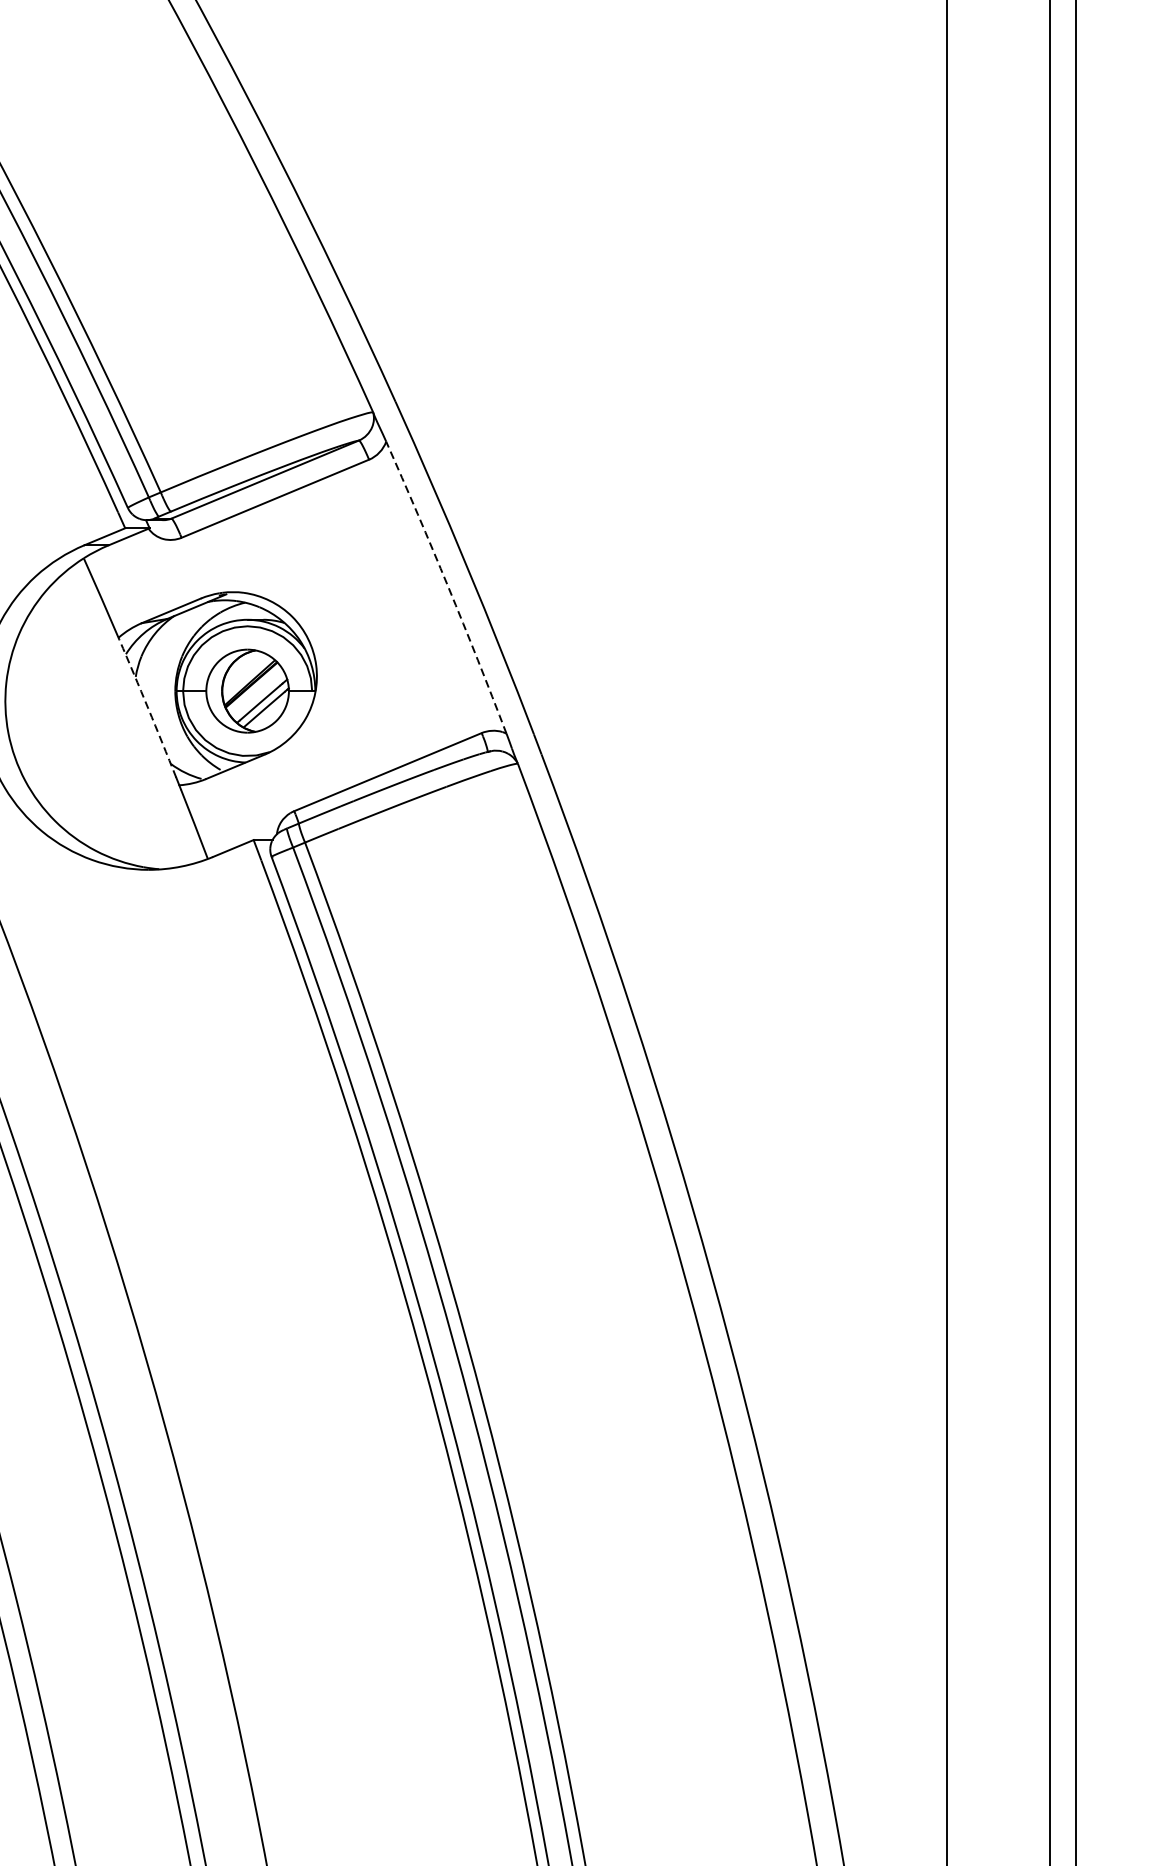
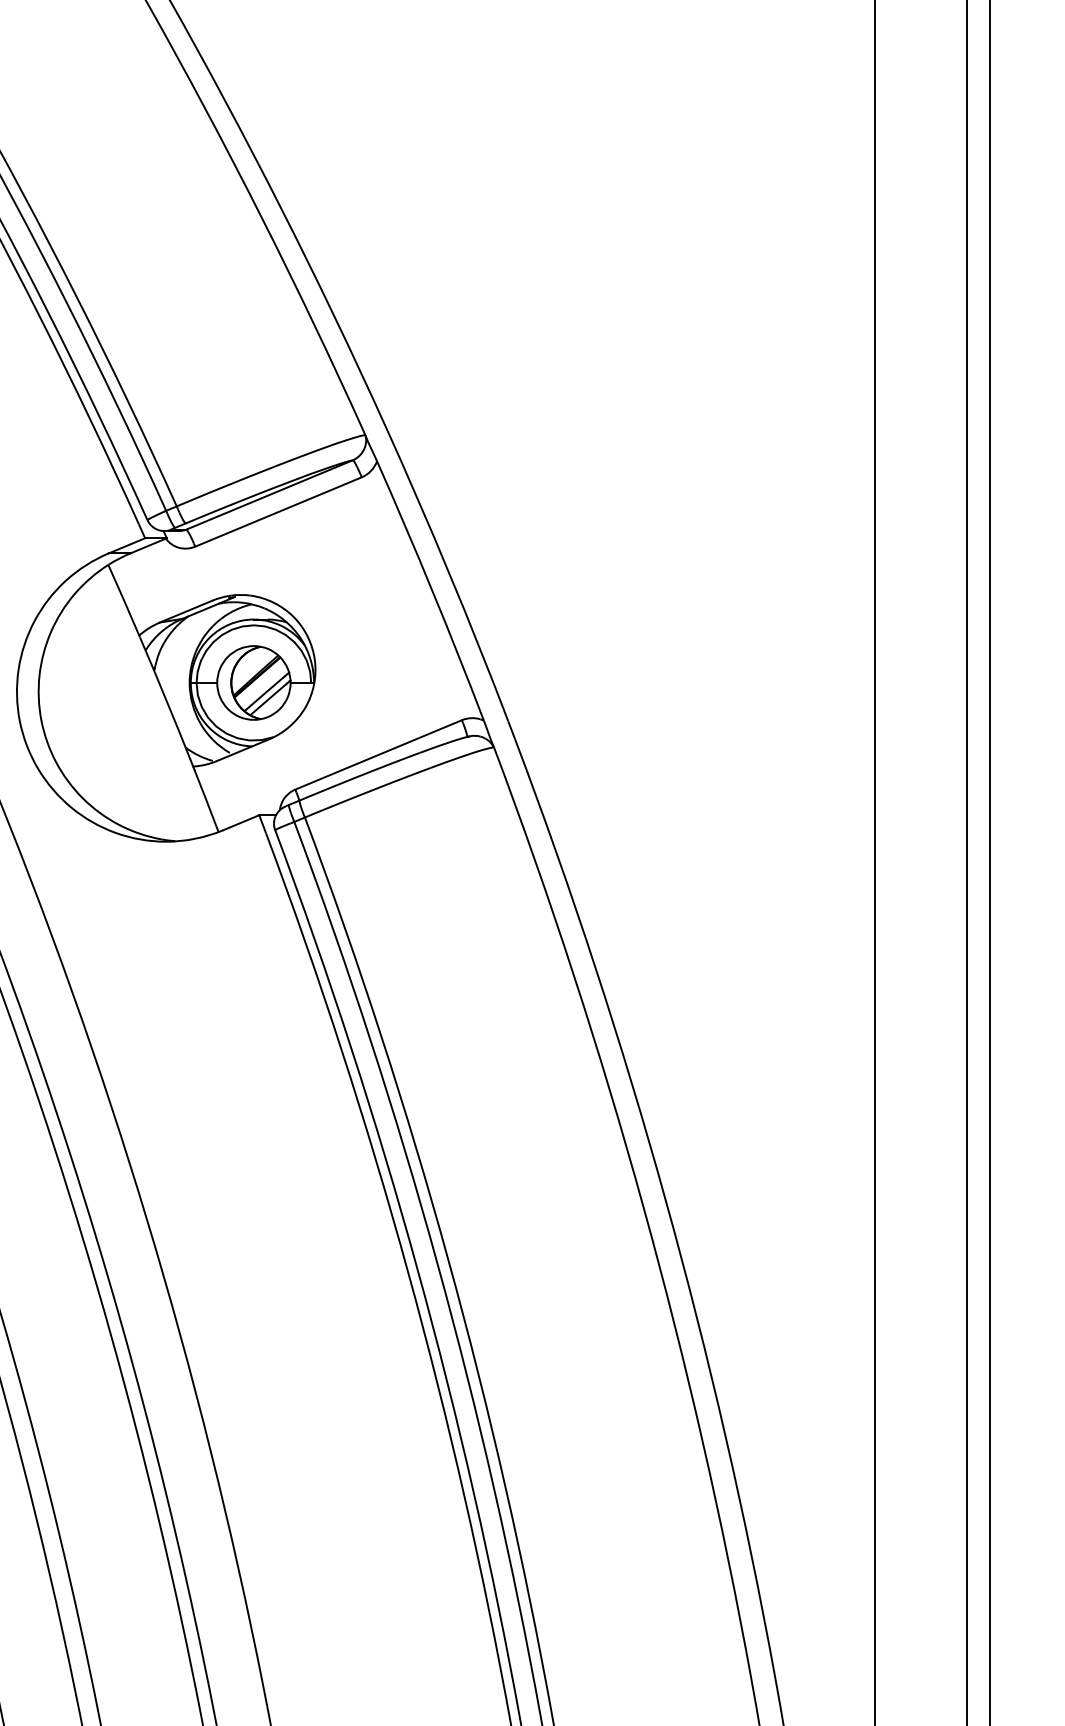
arc: (448, 587) -> (432, 590), dashed -> solid
arc: (148, 708) -> (165, 698), dashed -> solid

